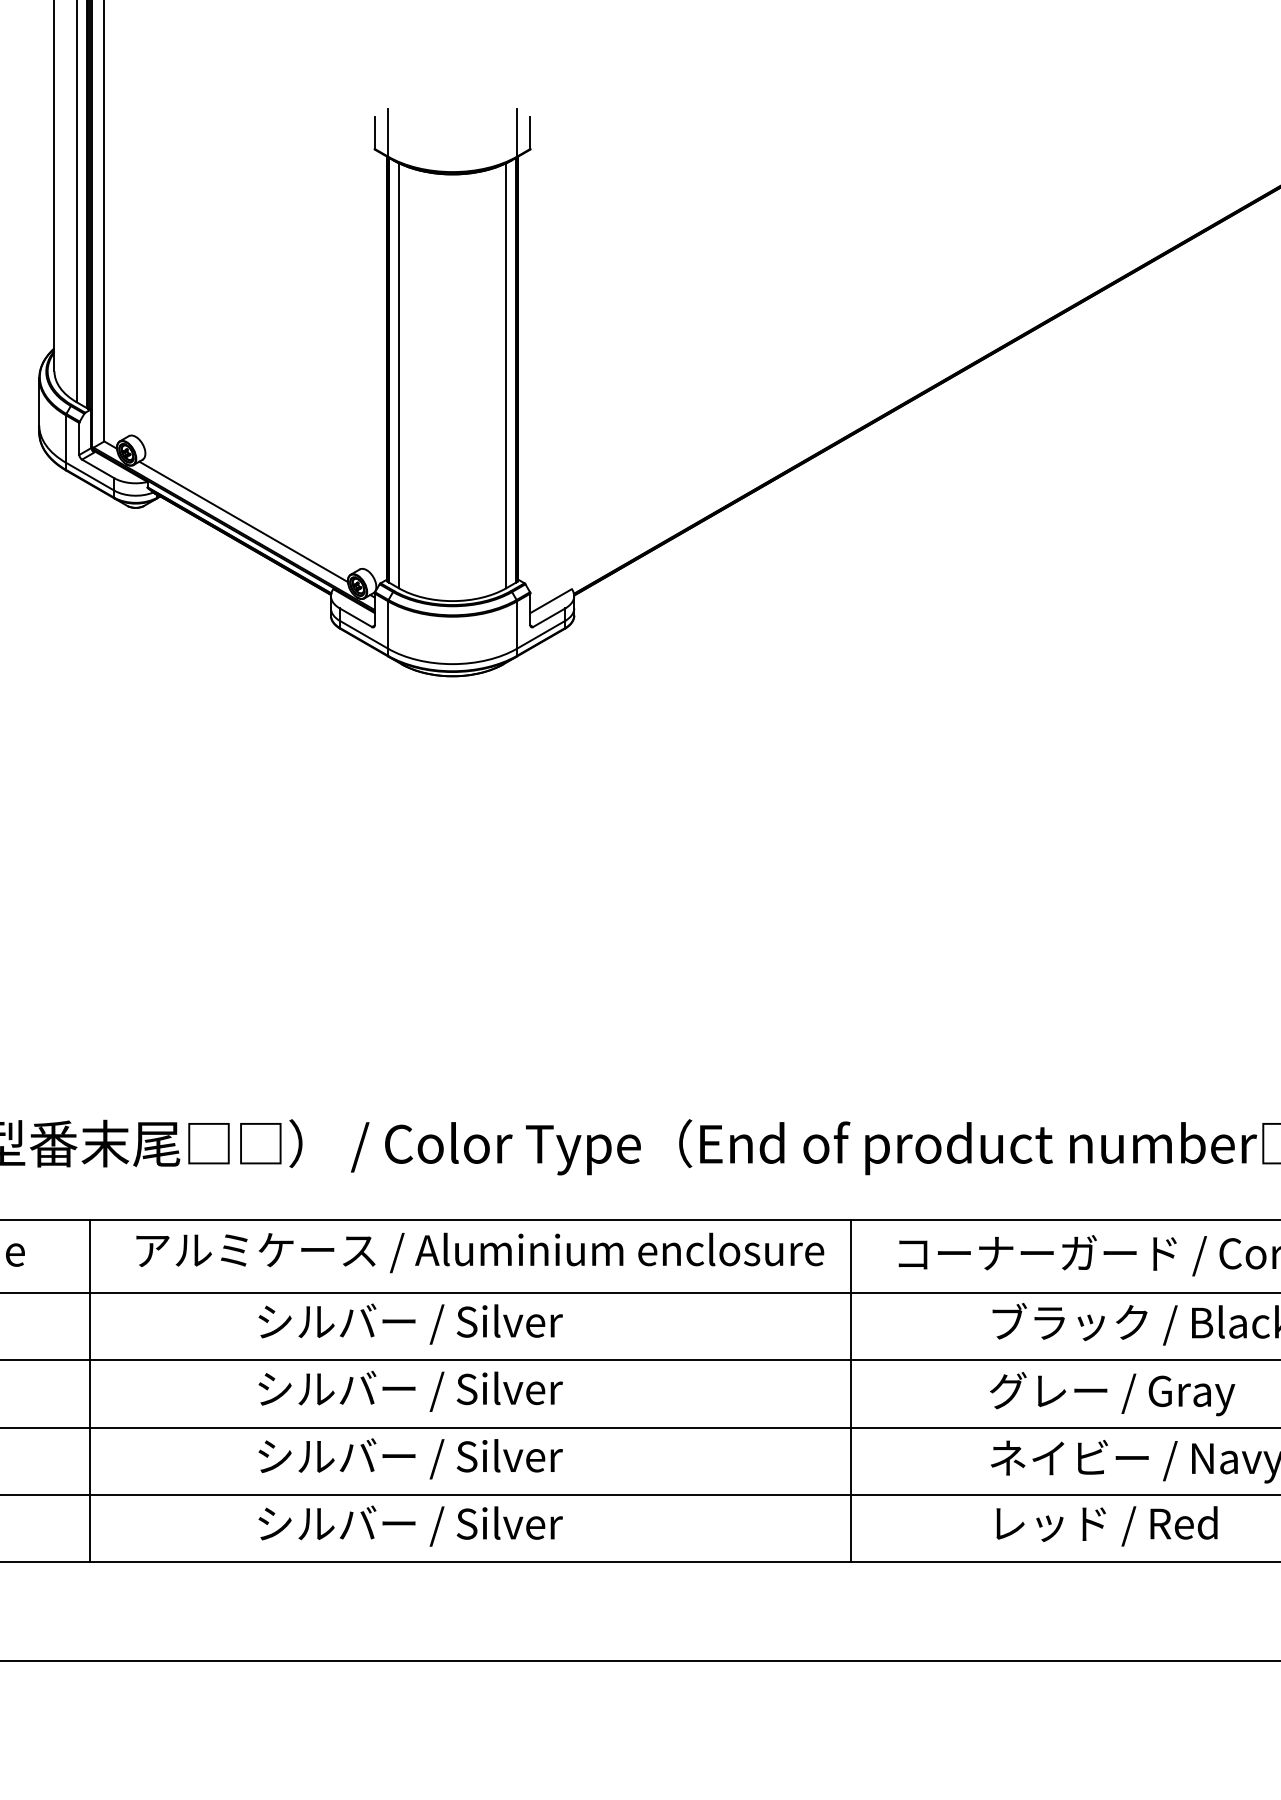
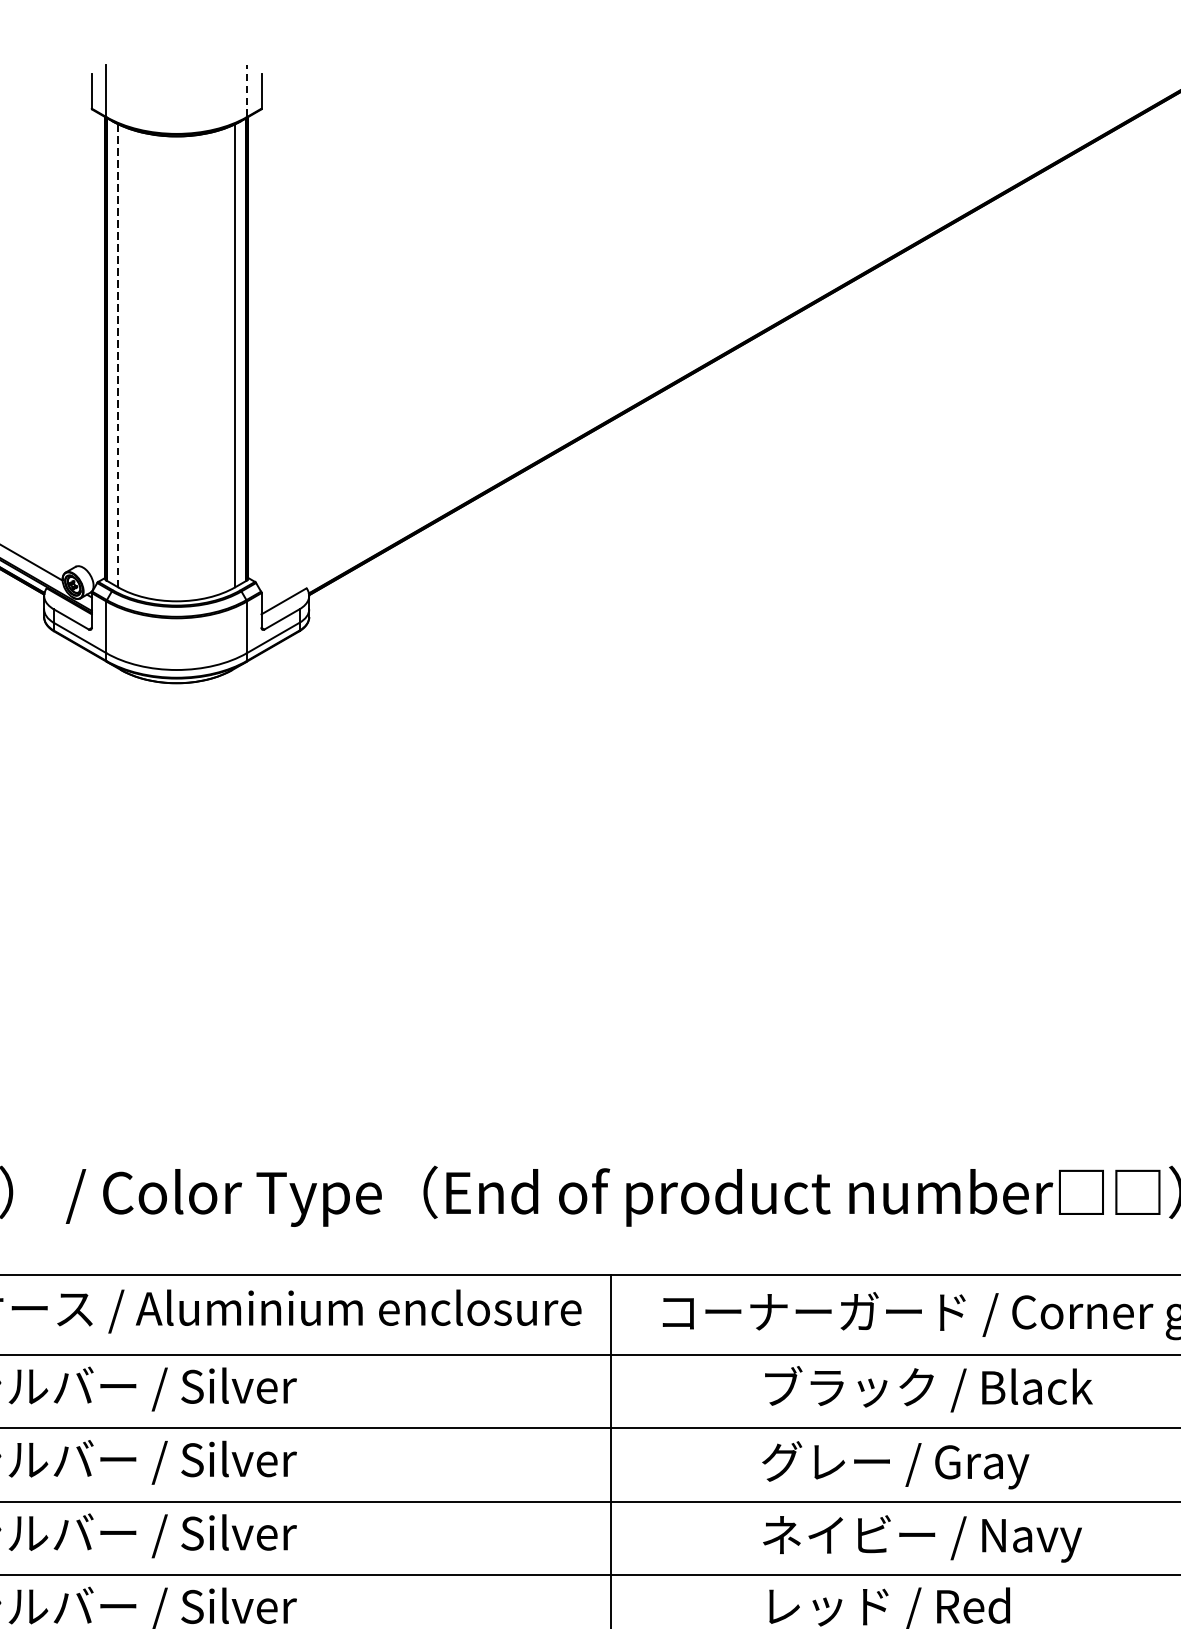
line: (517, 132) -> (247, 90), solid -> dashed
line: (398, 375) -> (117, 355), solid -> dashed

